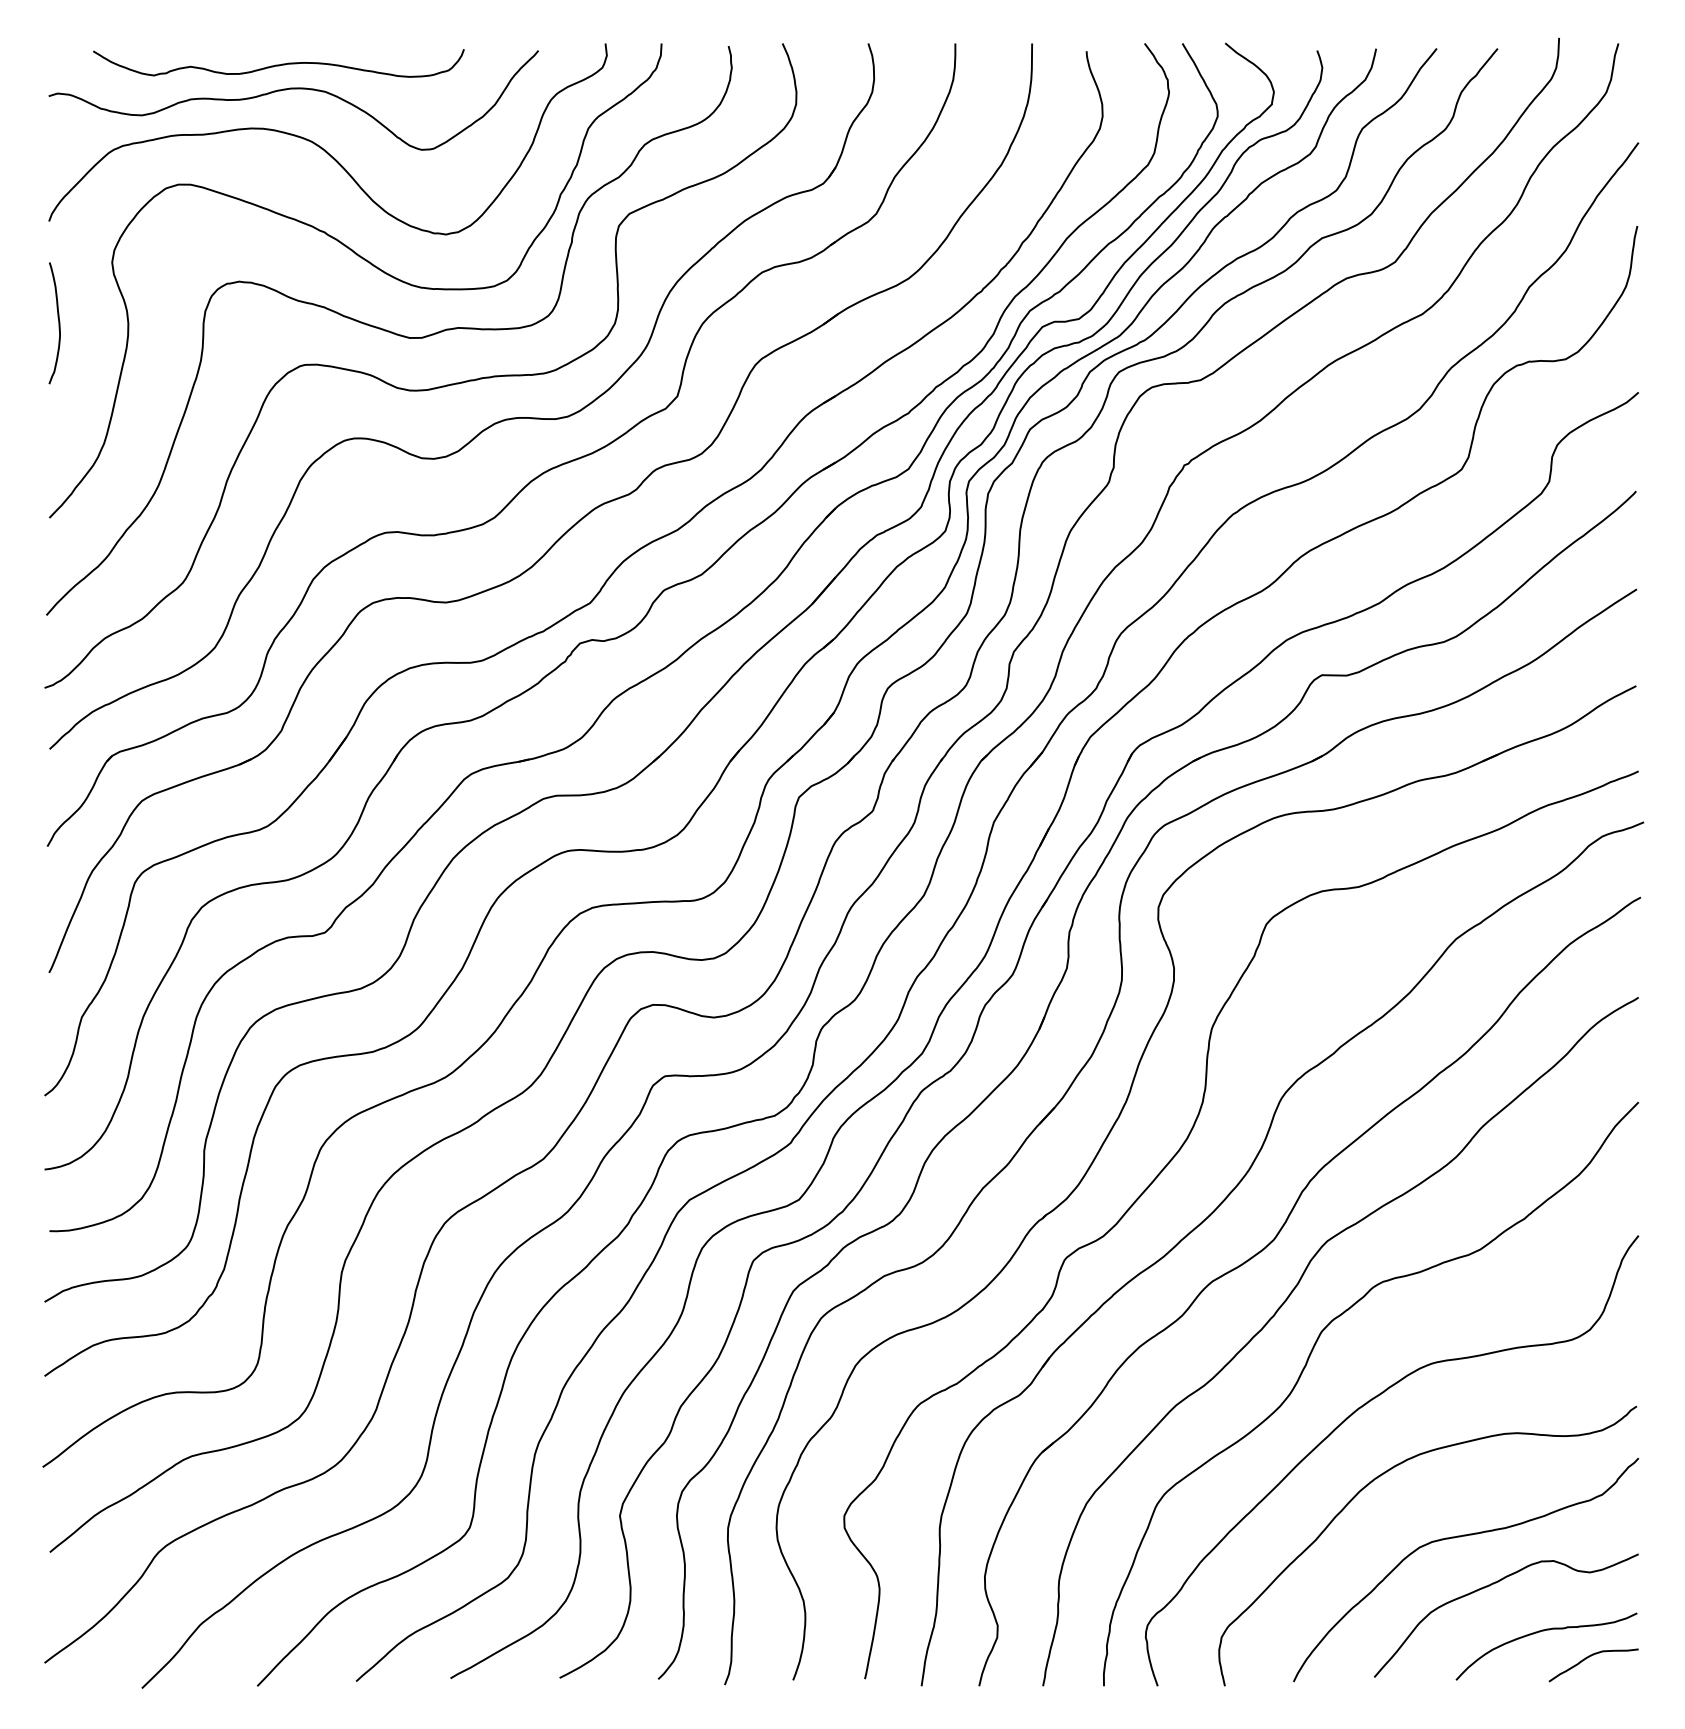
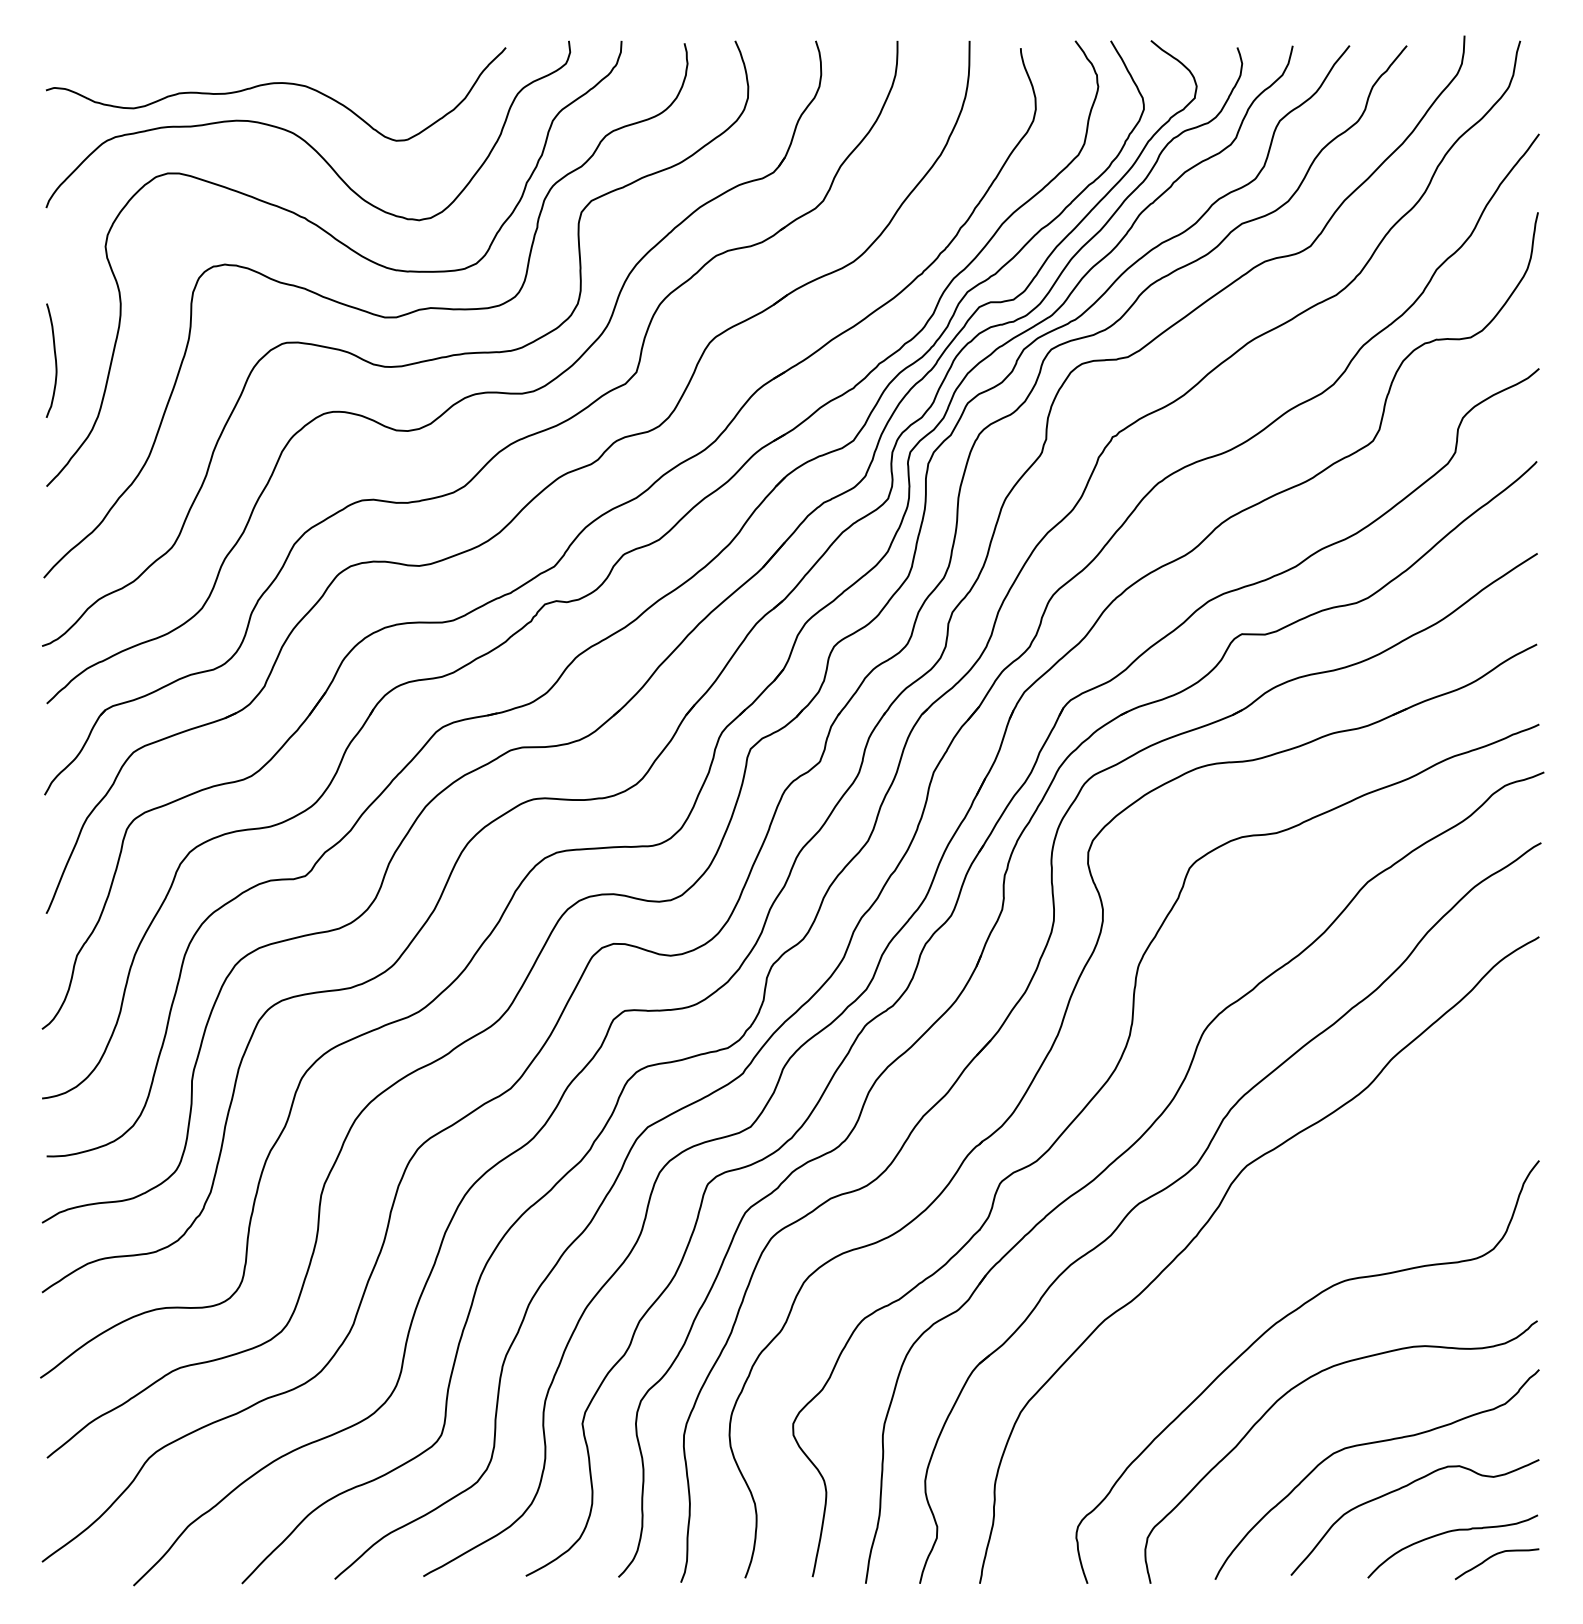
curve: (278, 64) -> (261, 60), removed
curve: (57, 320) -> (54, 358), moved
curve: (1306, 1366) -> (1227, 1283), removed

